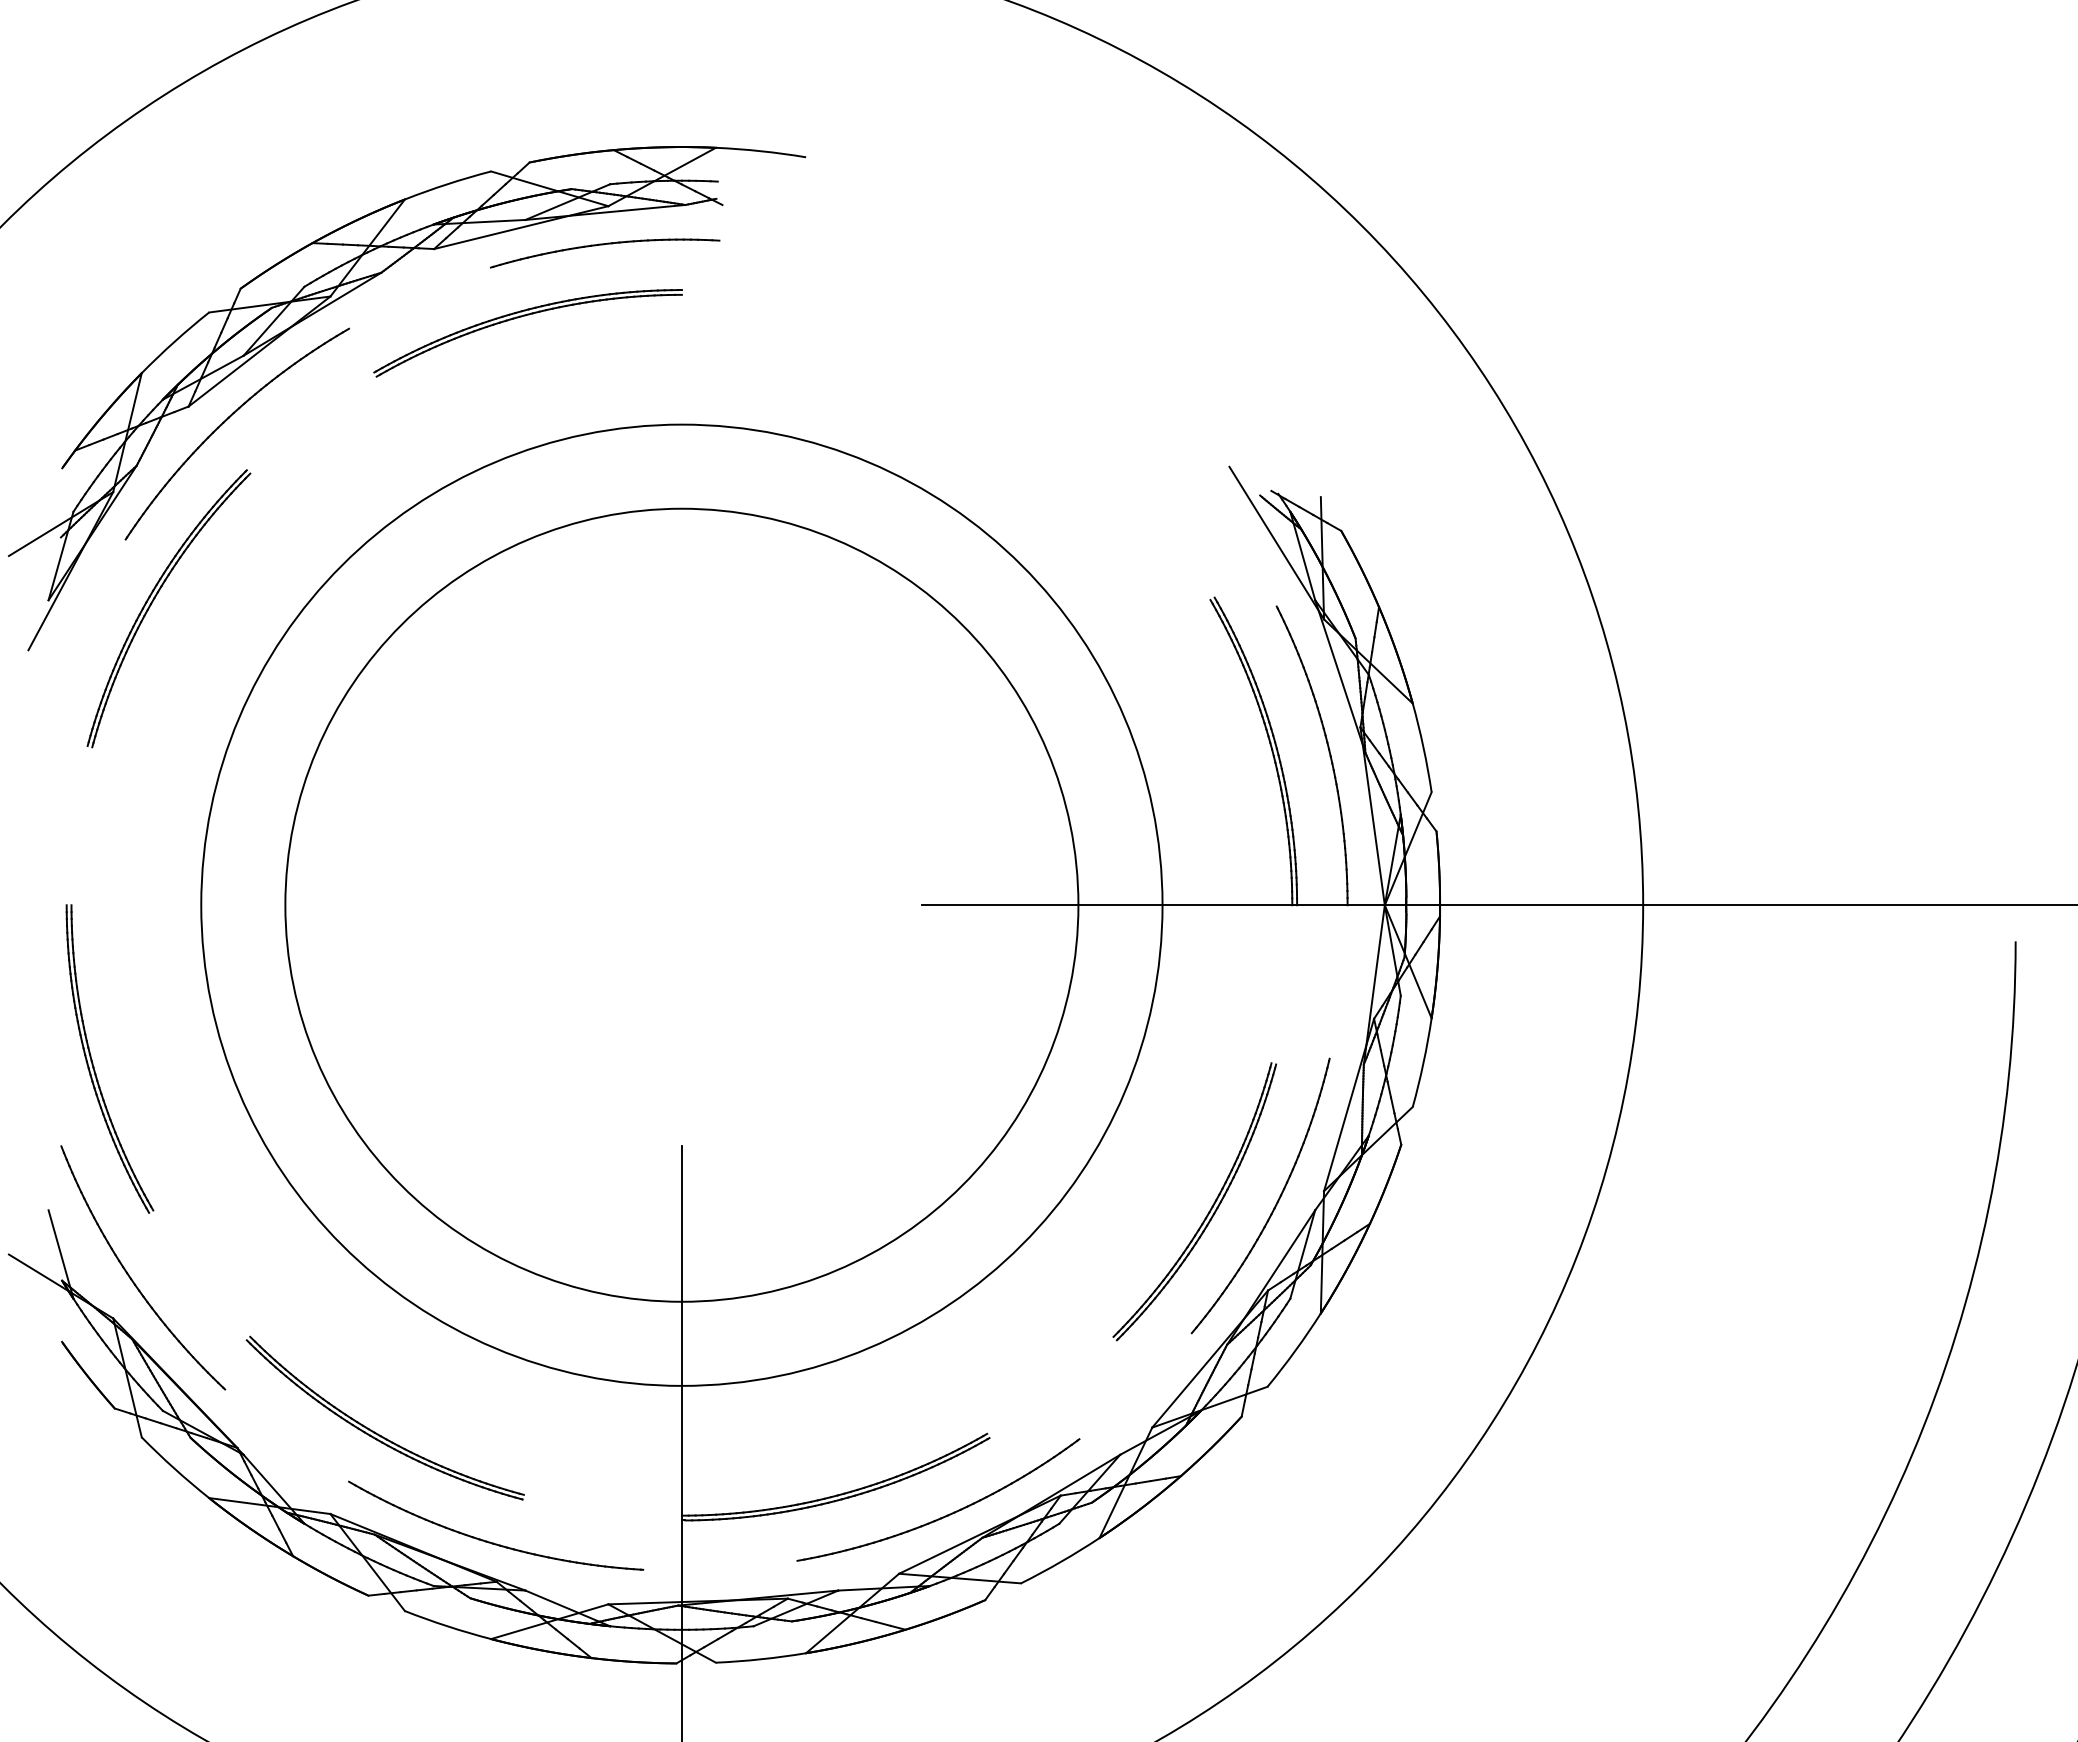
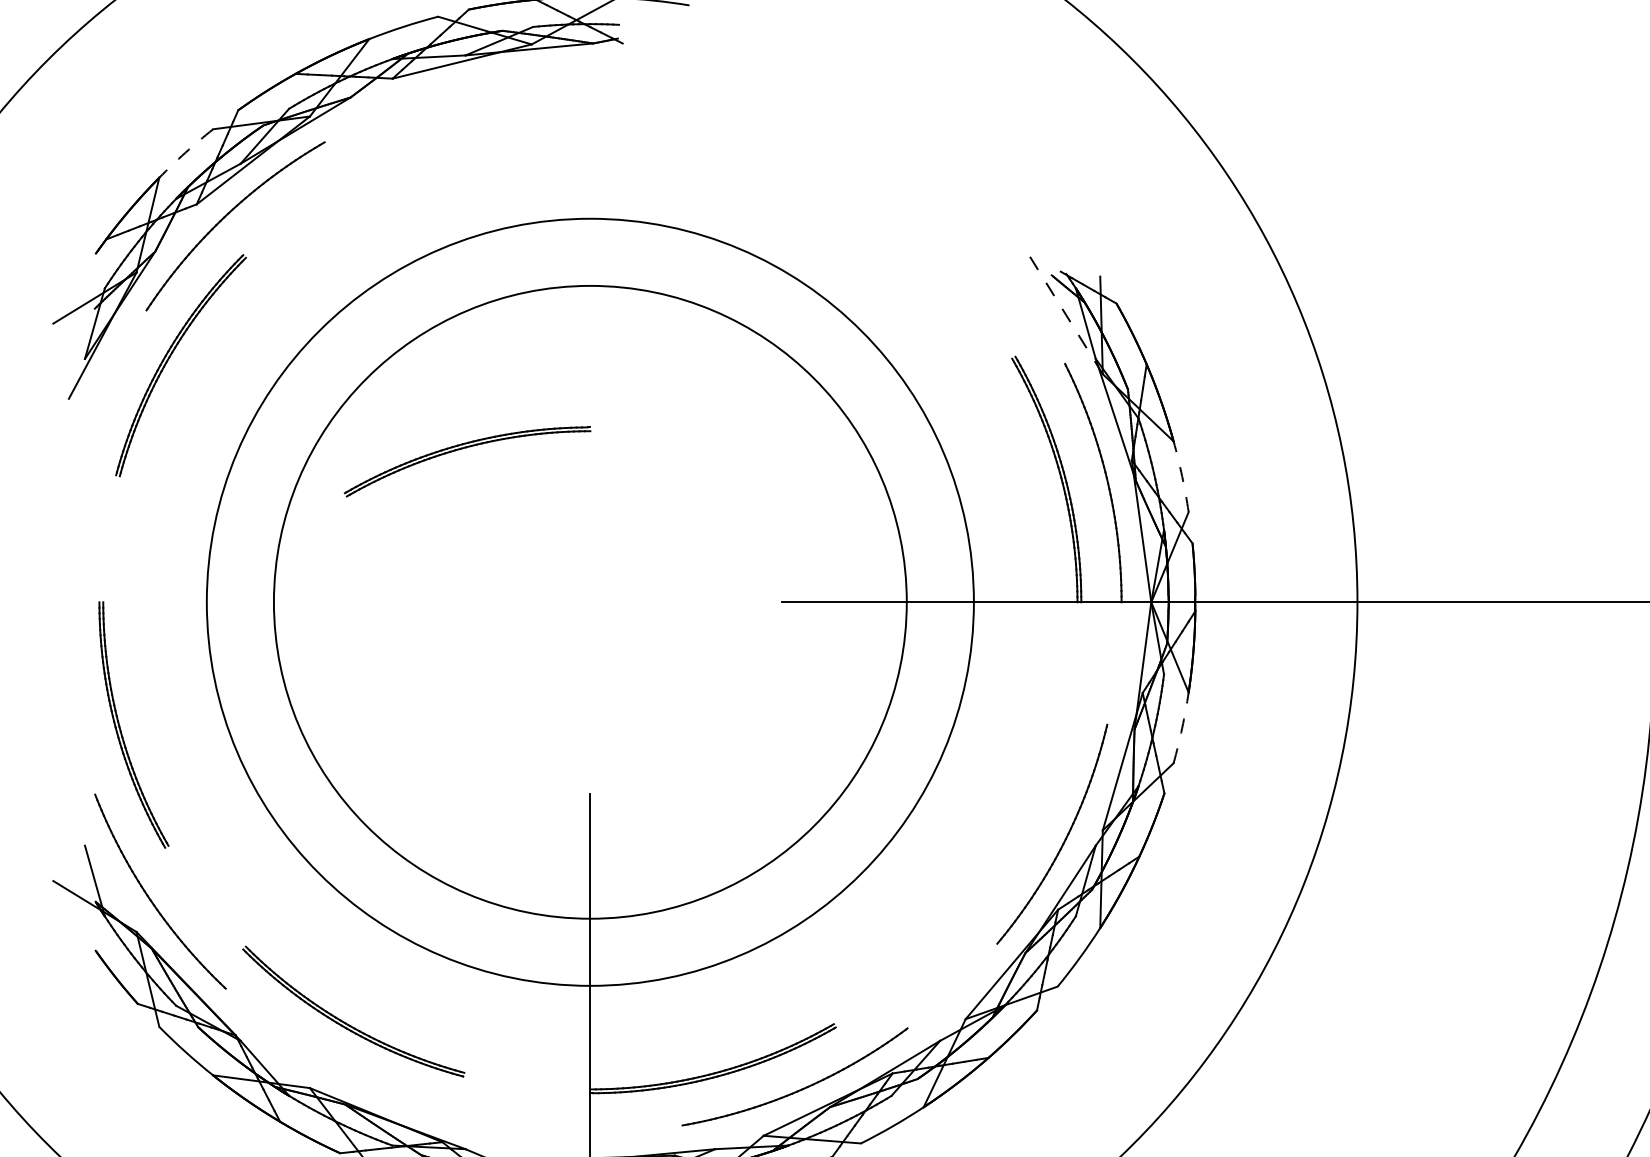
part: (604, 245) -> (528, 75), removed
part: (521, 317) -> (462, 449), moved
arc: (174, 341) -> (185, 152), solid -> dashed
line: (1276, 543) -> (1064, 313), solid -> dashed
arc: (1423, 747) -> (1182, 476), solid -> dashed
arc: (1423, 1062) -> (1182, 727), solid -> dashed
part: (1208, 1211) -> (1010, 846), removed
part: (490, 1541) -> (437, 1110), removed

